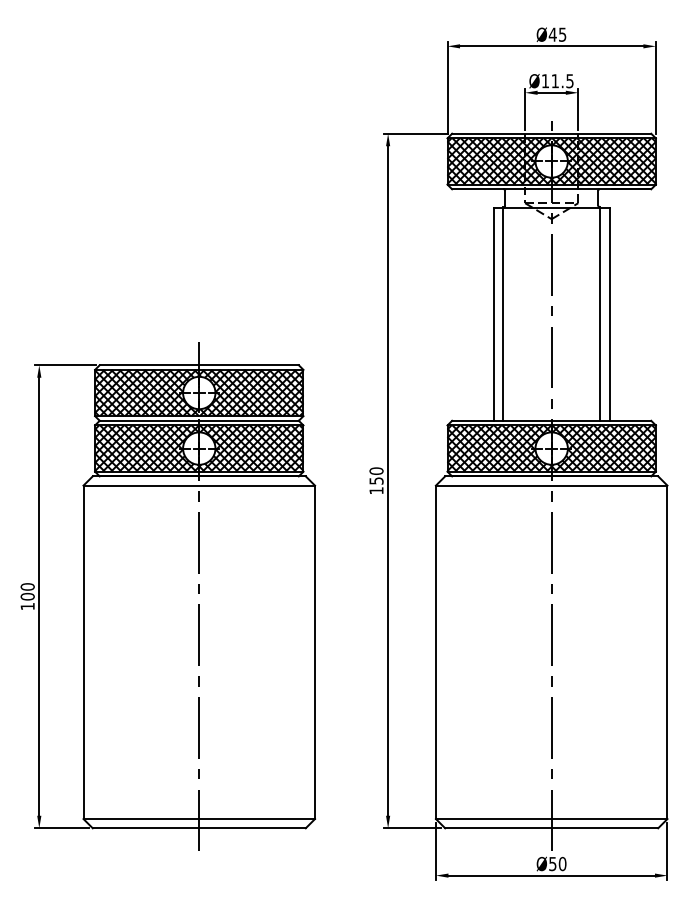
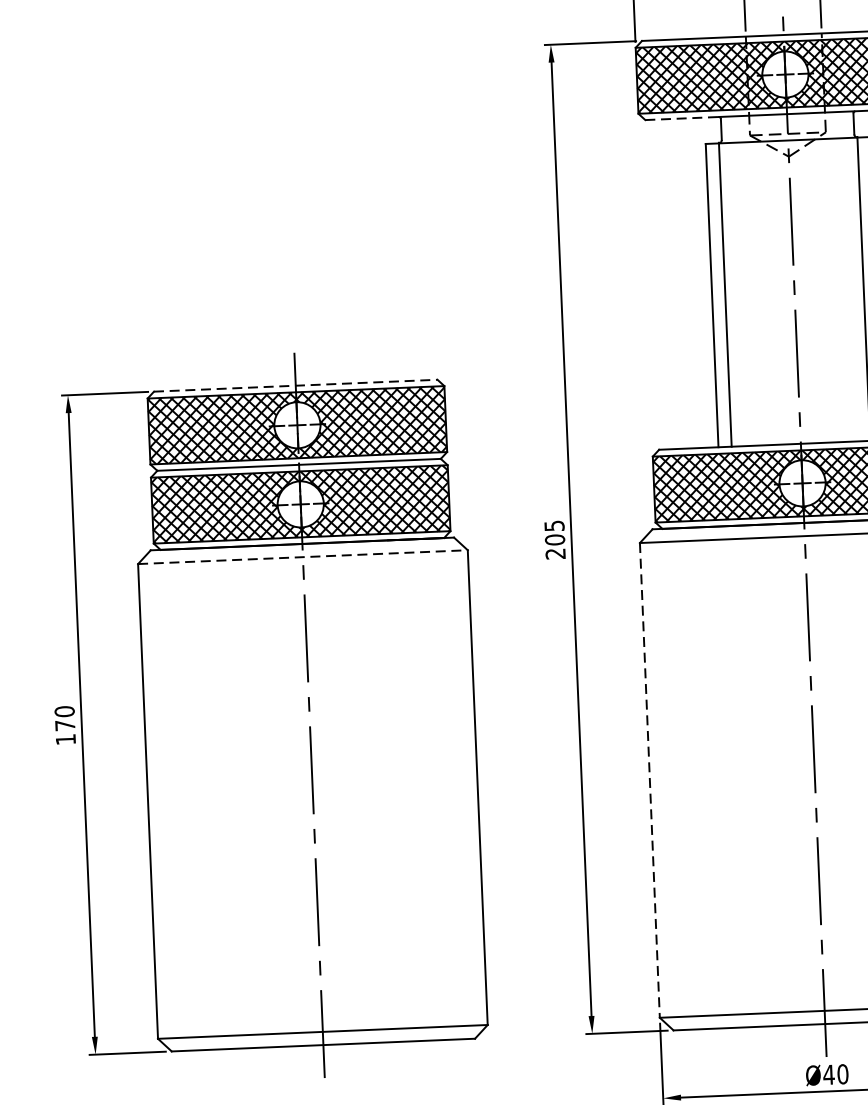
line: (477, 189) -> (681, 118), solid -> dashed
line: (199, 365) -> (296, 386), solid -> dashed
text: (376, 480) -> (554, 539), 150 -> 205
line: (199, 485) -> (303, 556), solid -> dashed
text: (27, 596) -> (64, 725), 100 -> 170
line: (435, 652) -> (649, 780), solid -> dashed
text: (552, 864) -> (828, 1075), Ø50 -> Ø40

